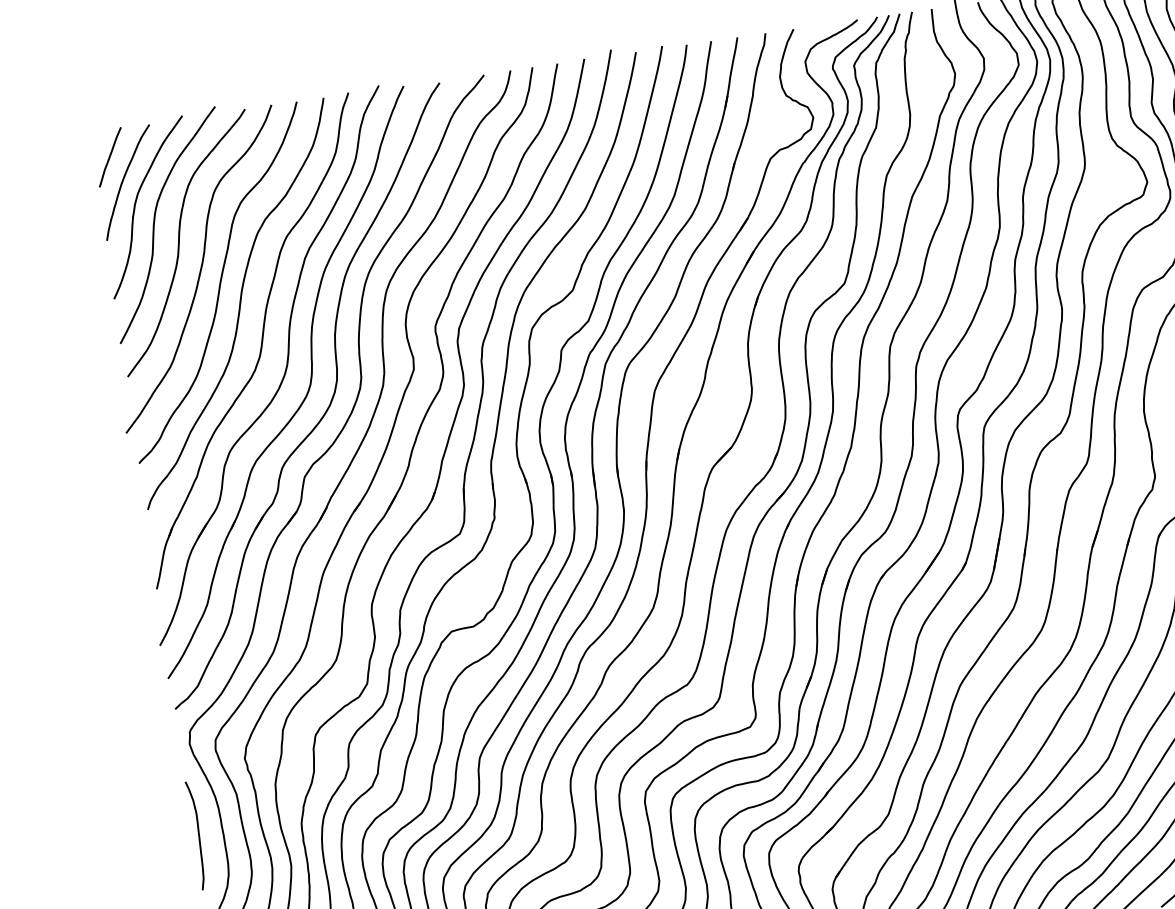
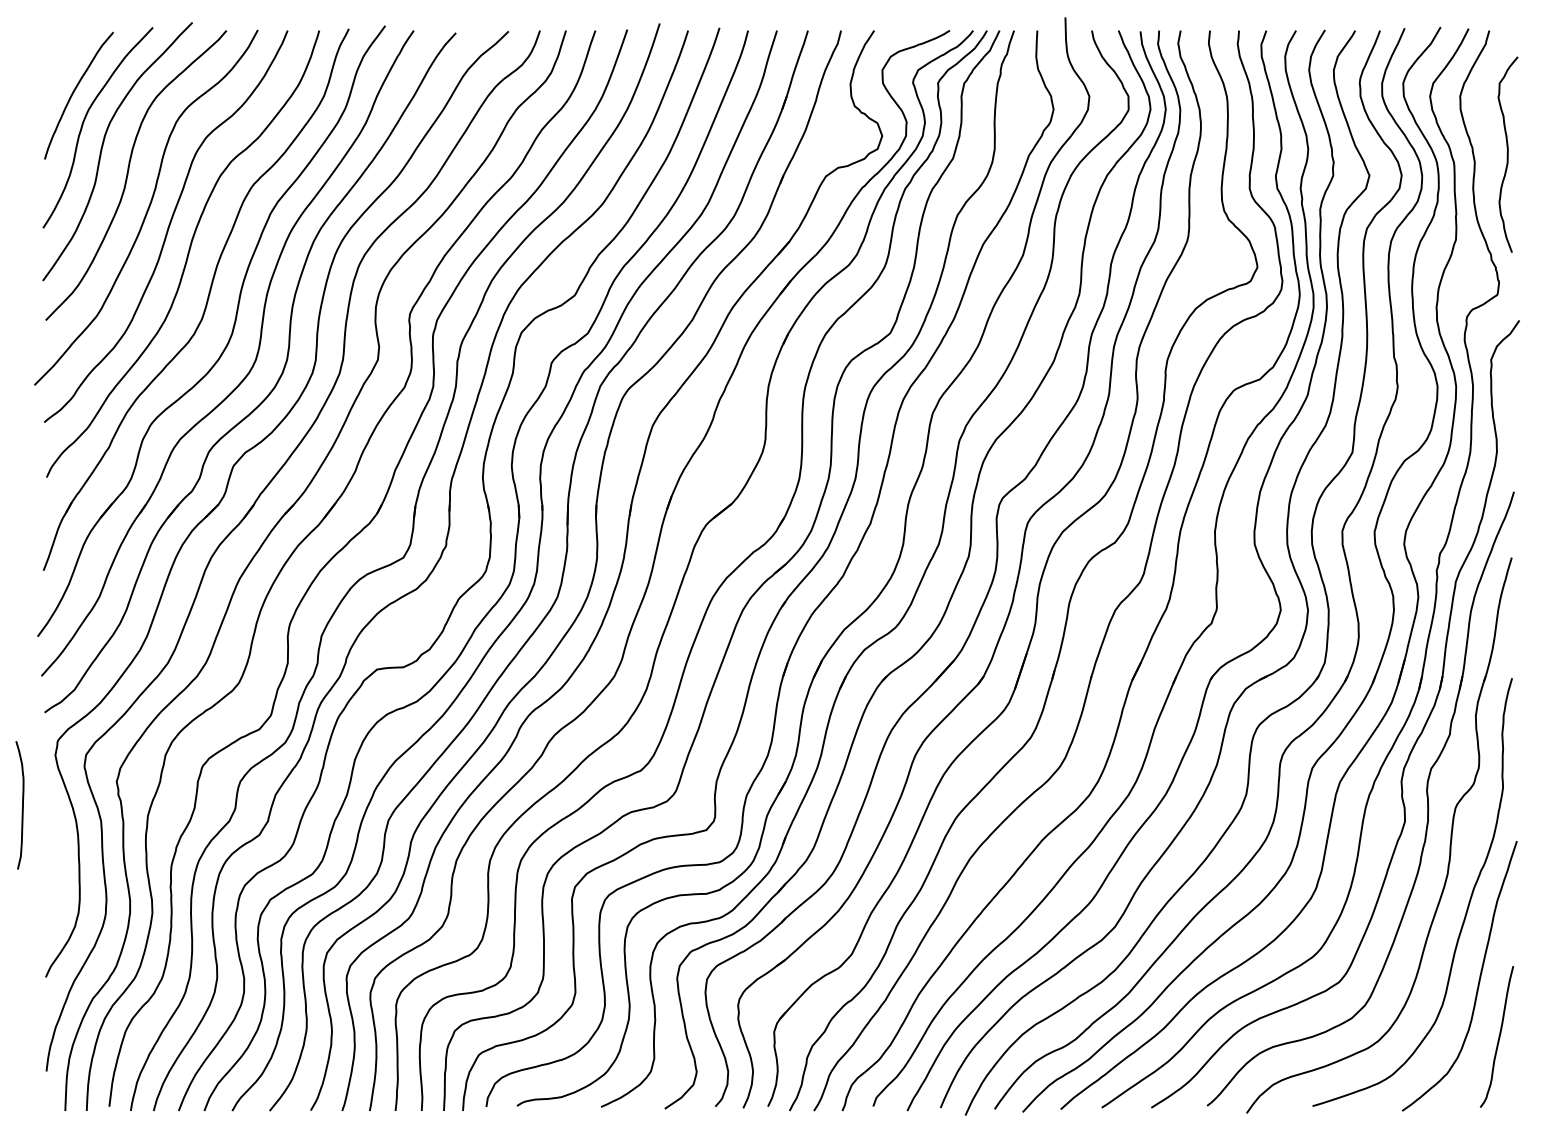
line: (110, 157) -> (62, 63), removed
curve: (198, 835) -> (22, 805), moved

